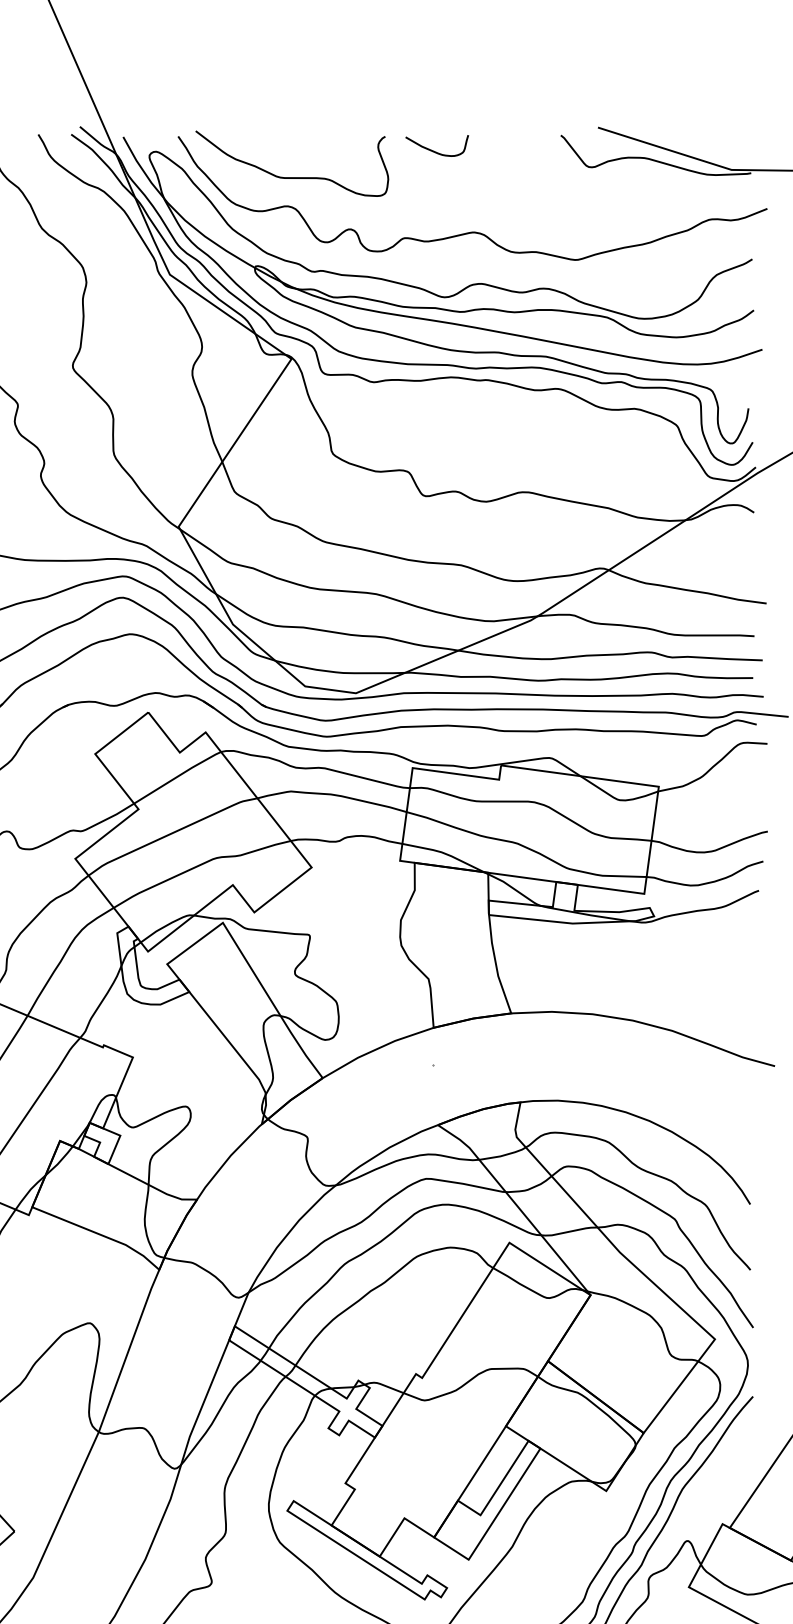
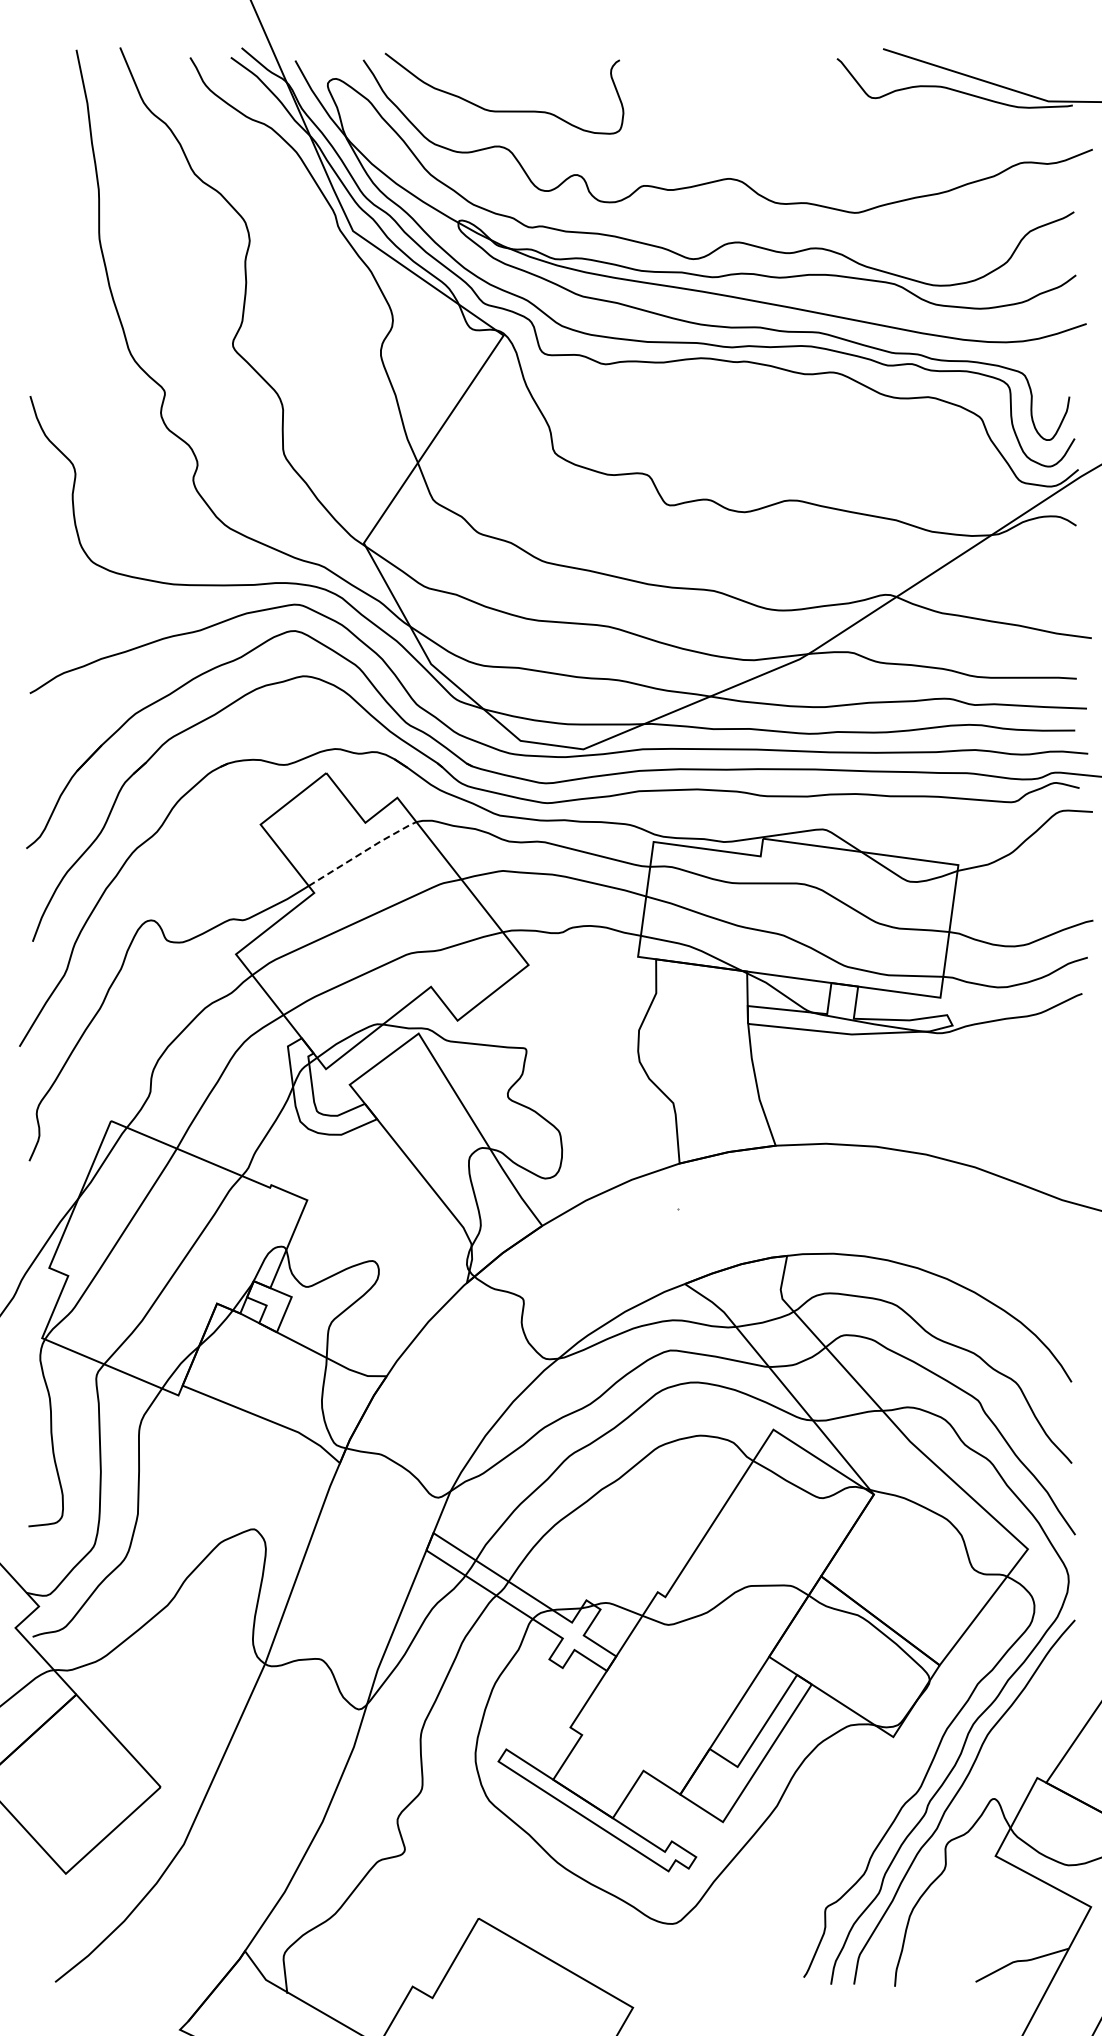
curve: (433, 150) -> (679, 77), removed
line: (178, 775) -> (363, 851), solid -> dashed

